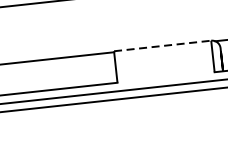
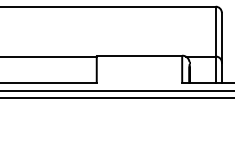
line: (162, 45) -> (139, 55), dashed -> solid

